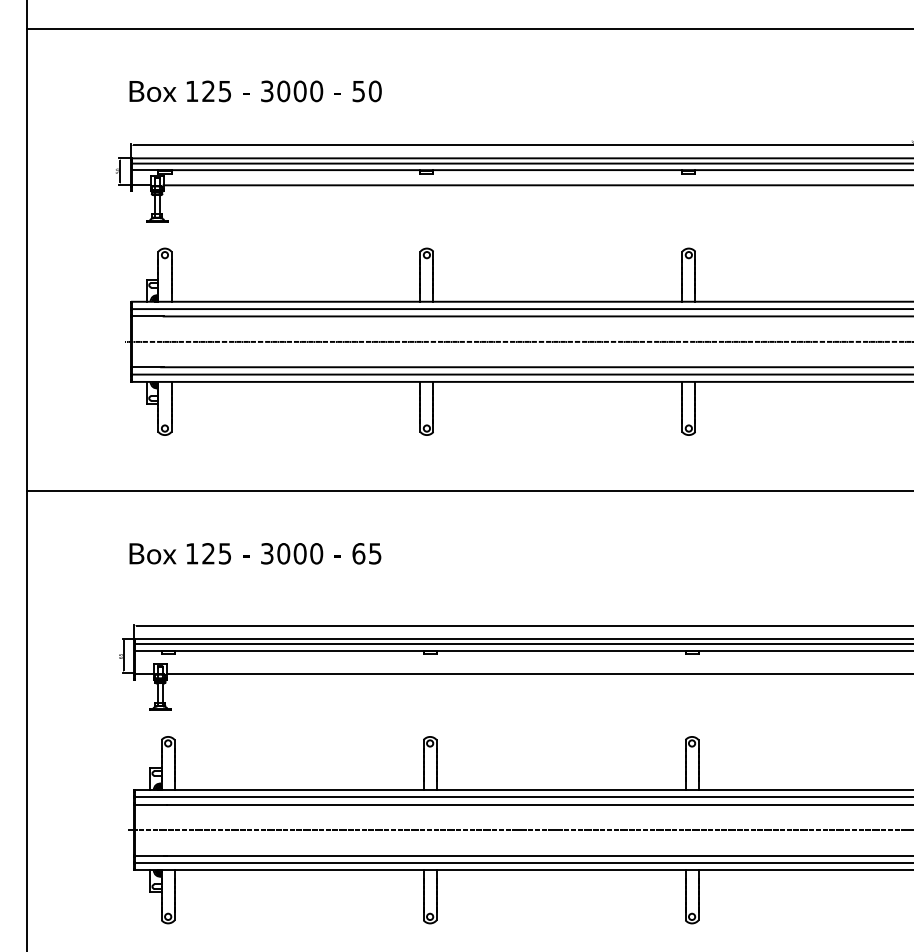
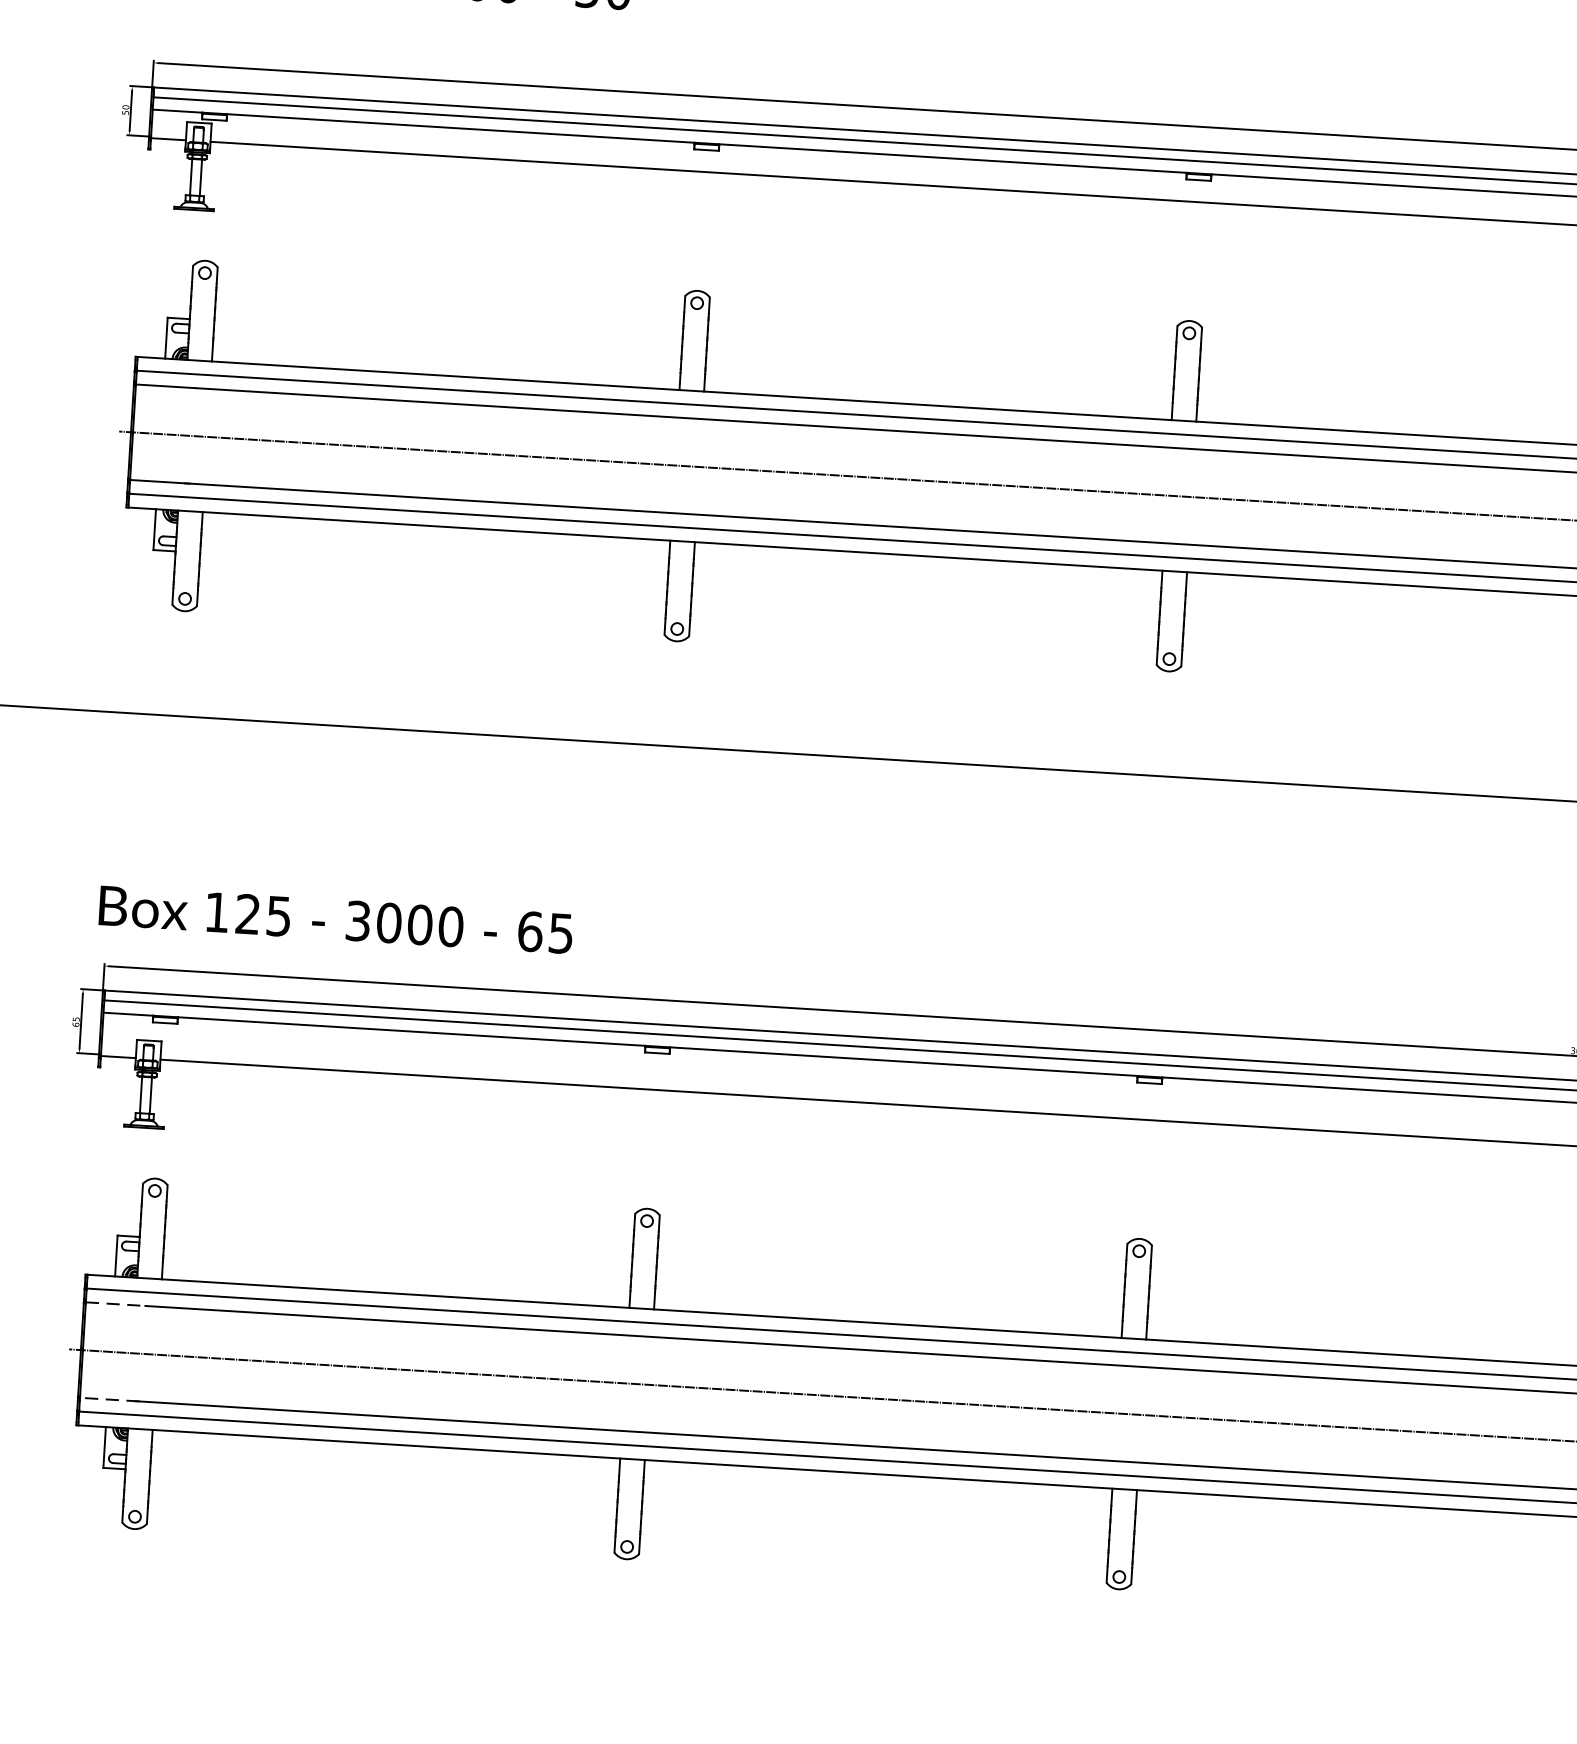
text: (255, 553) -> (336, 919), moved
line: (151, 804) -> (116, 1303), solid -> dashed
line: (151, 855) -> (110, 1399), solid -> dashed

